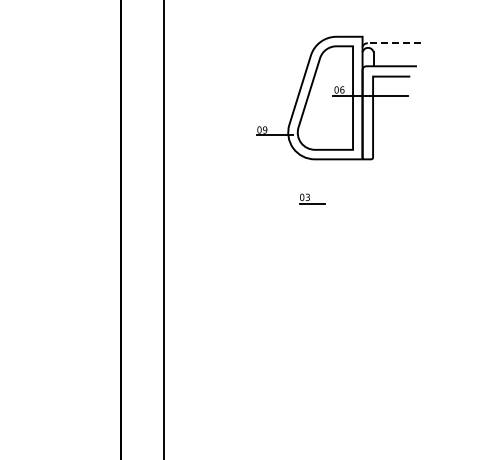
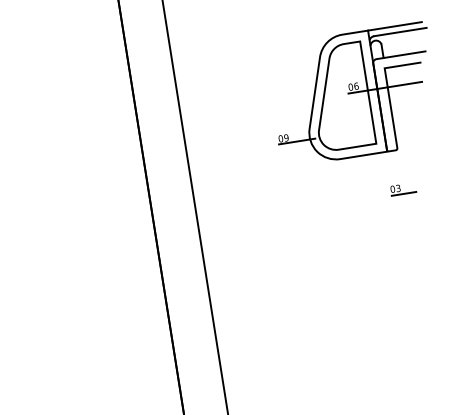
line: (389, 36) -> (394, 26), added
line: (394, 43) -> (400, 32), dashed -> solid
part: (312, 198) -> (403, 188), moved

